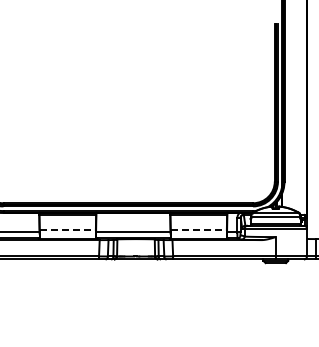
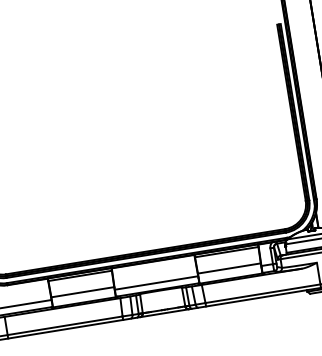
line: (68, 229) -> (83, 291), dashed -> solid
line: (199, 229) -> (230, 268), dashed -> solid

